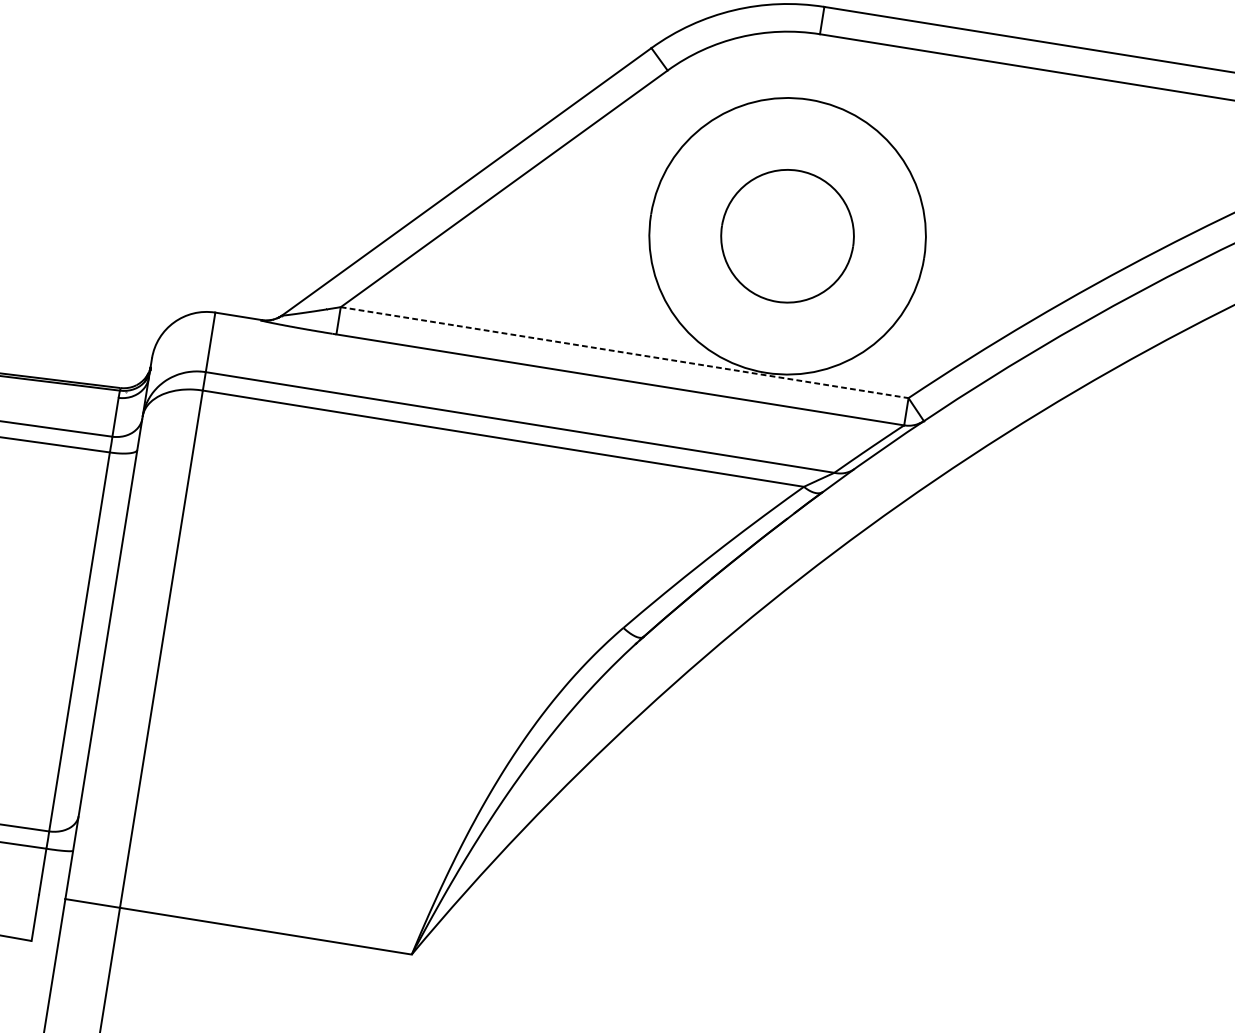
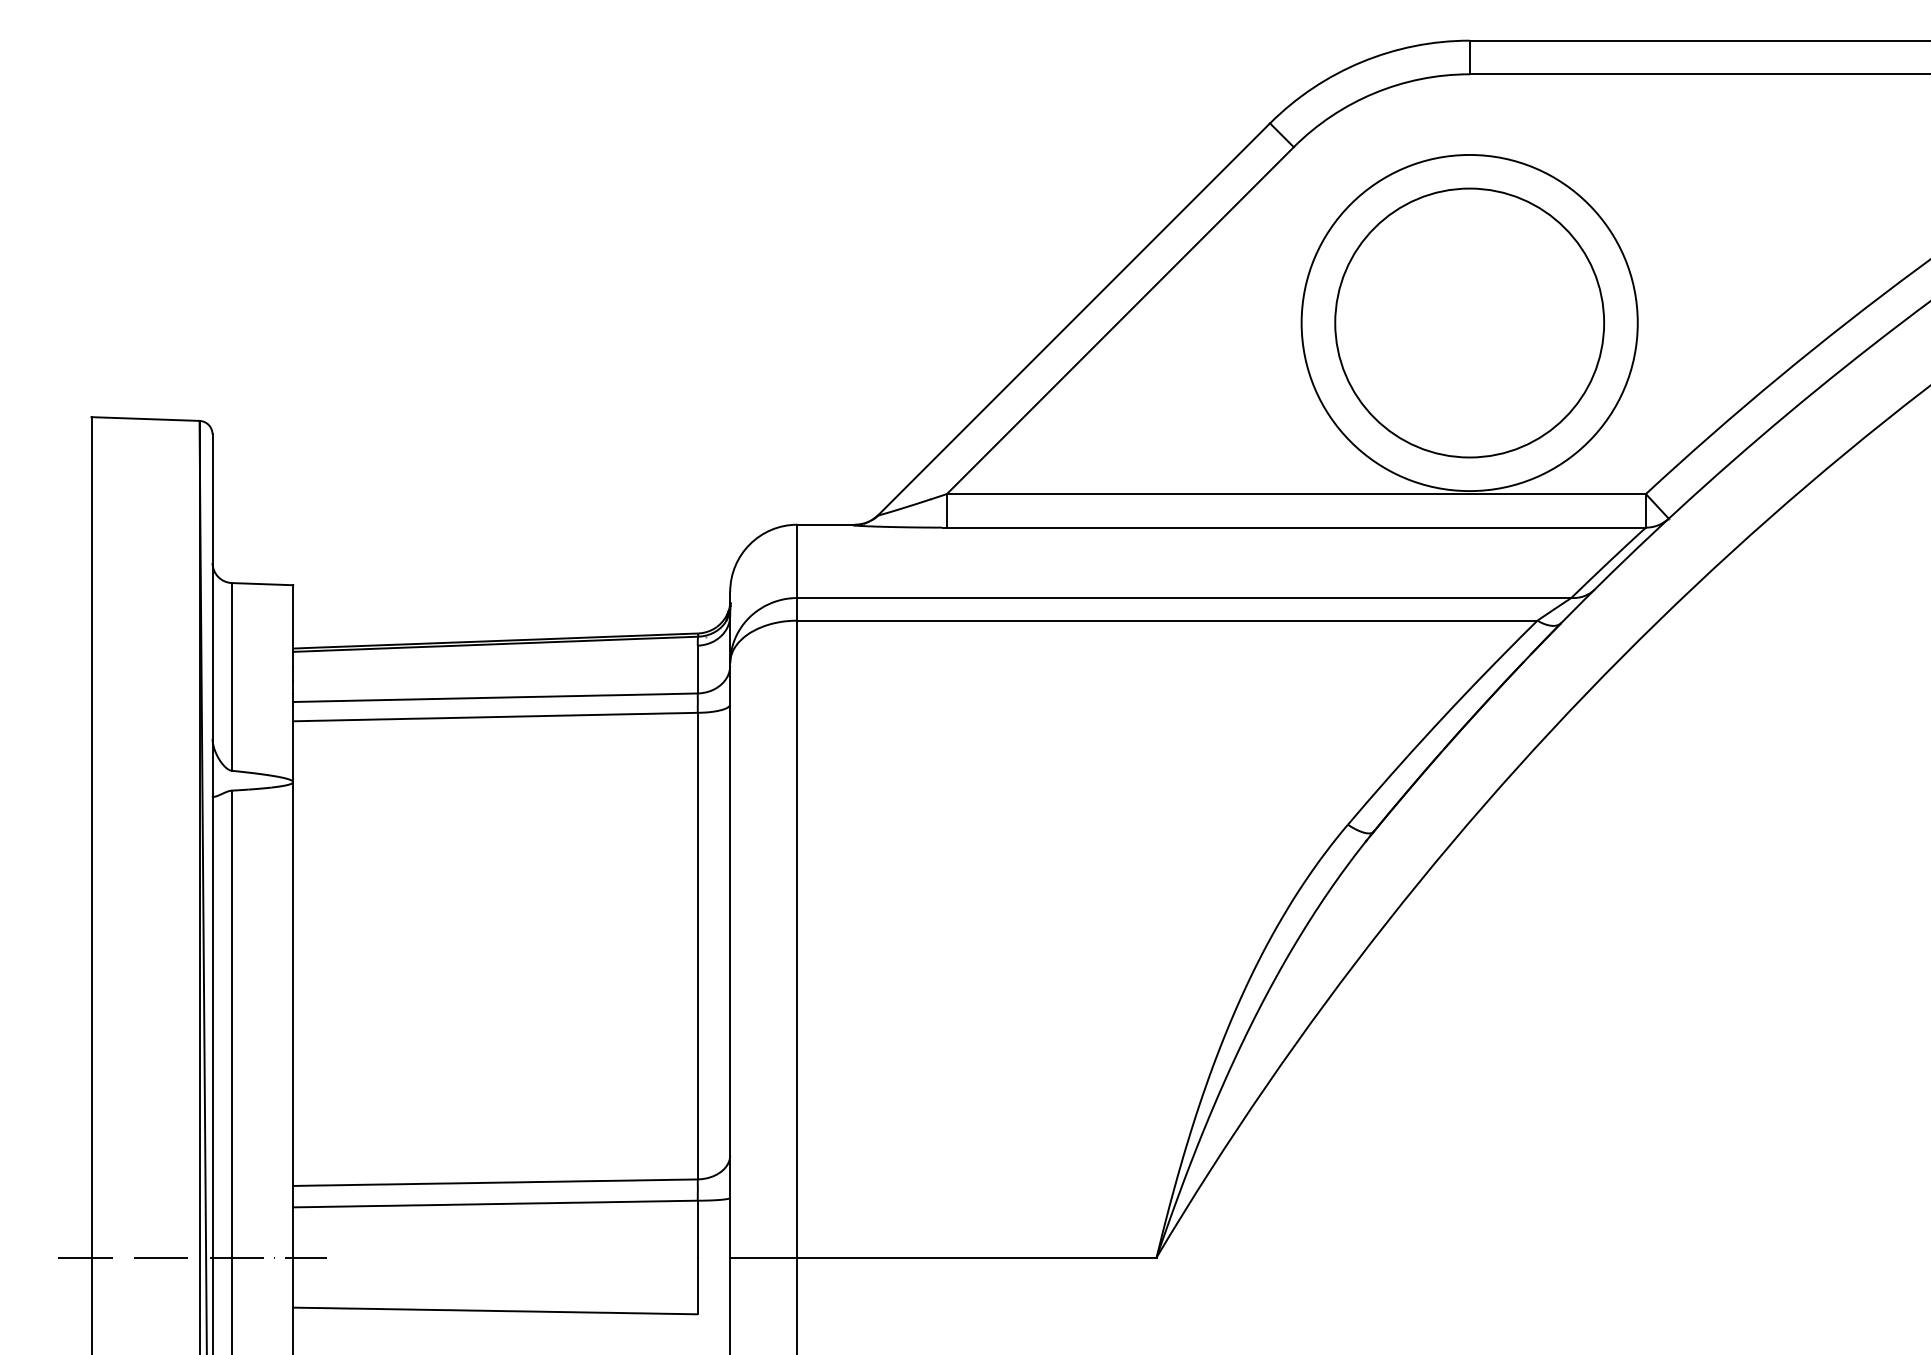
part: (787, 235) -> (1469, 322), size x1.67
line: (624, 353) -> (1296, 494), dashed -> solid

